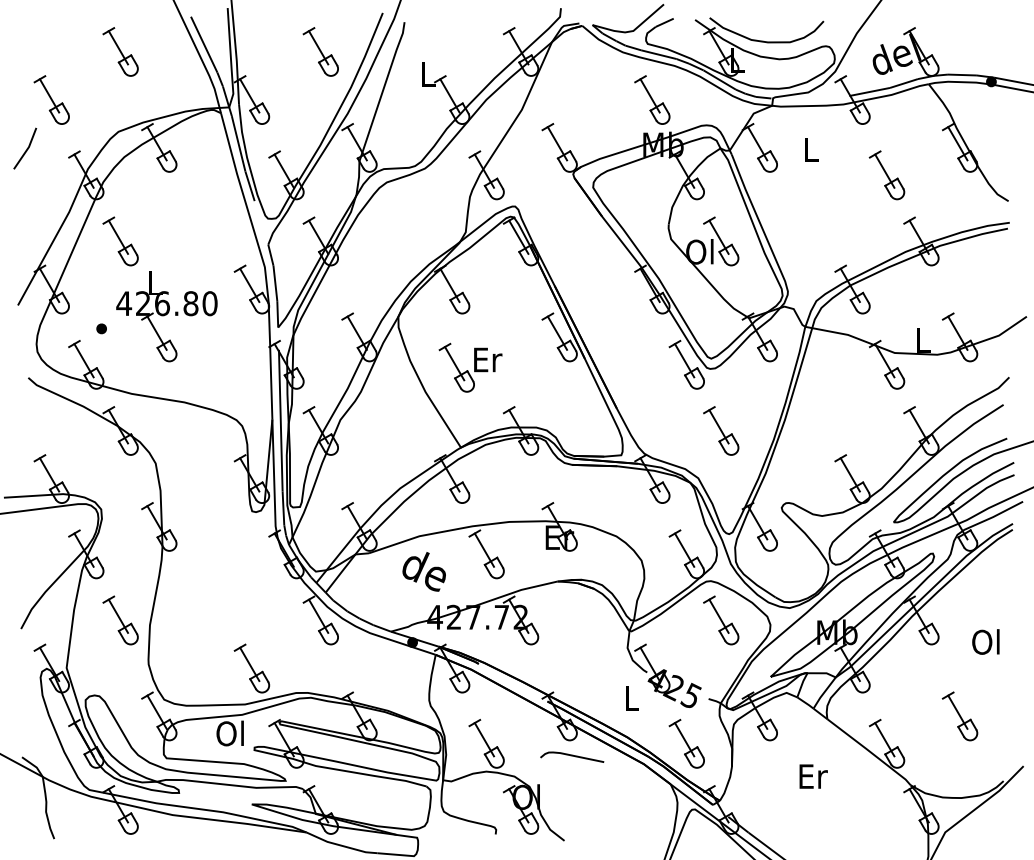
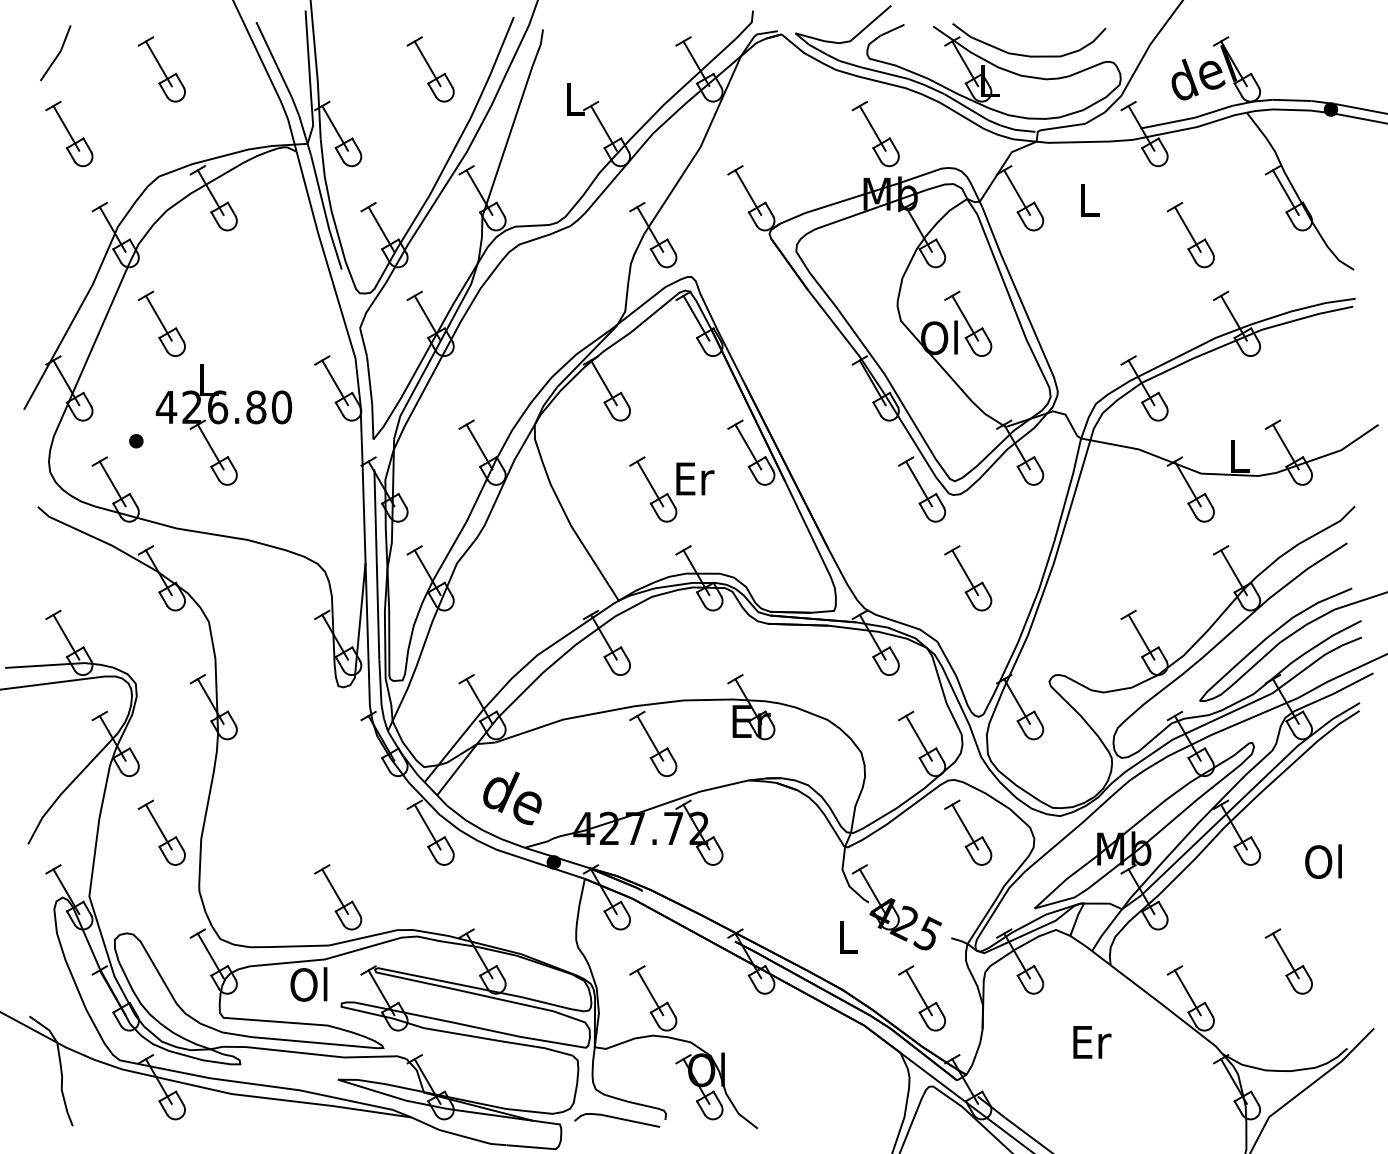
line: (26, 149) -> (57, 54), moved
part: (470, 367) -> (671, 489), moved
text: (424, 571) -> (512, 798), moved
curve: (572, 756) -> (617, 1119), moved

